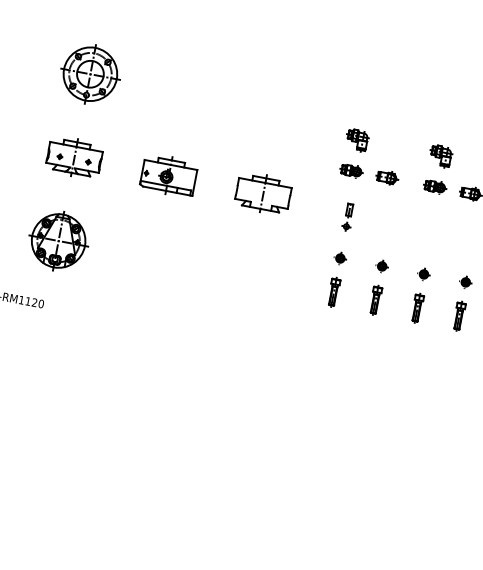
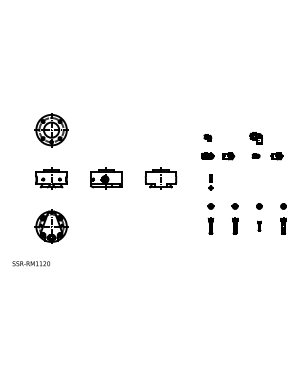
part: (357, 138) -> (207, 137), size x0.6
part: (434, 185) -> (255, 155), size x0.6
part: (417, 307) -> (259, 225), size x0.6

